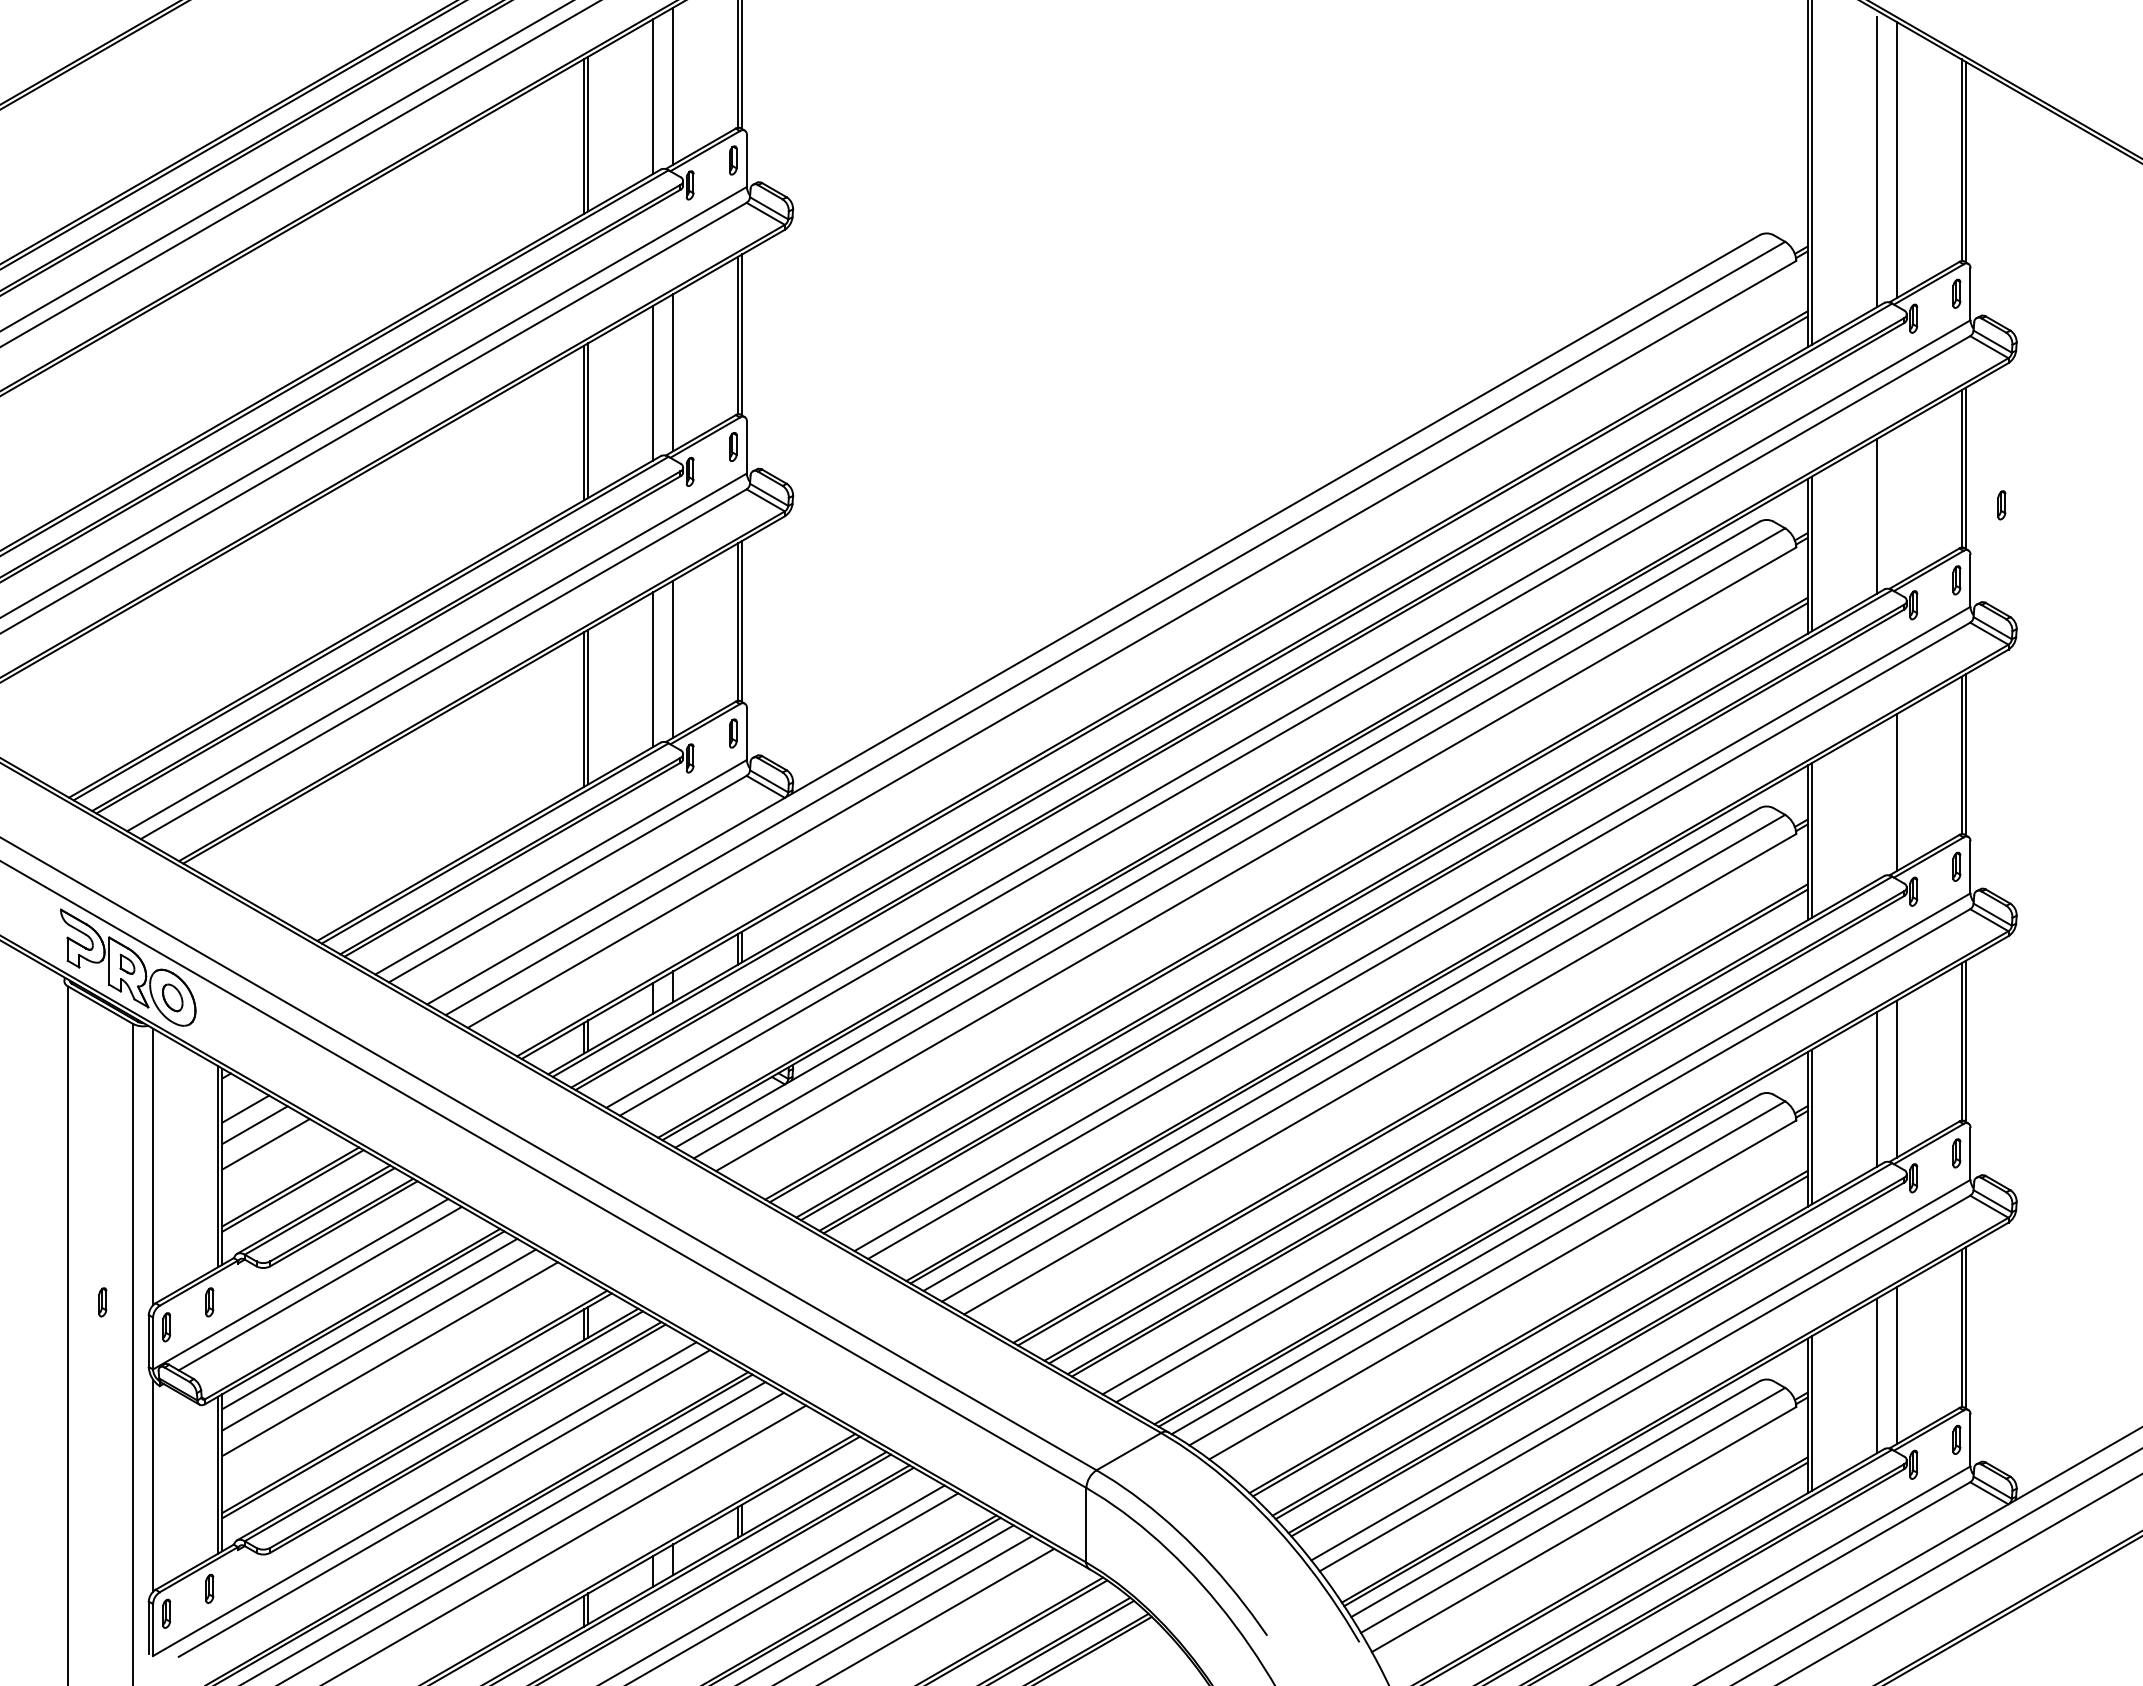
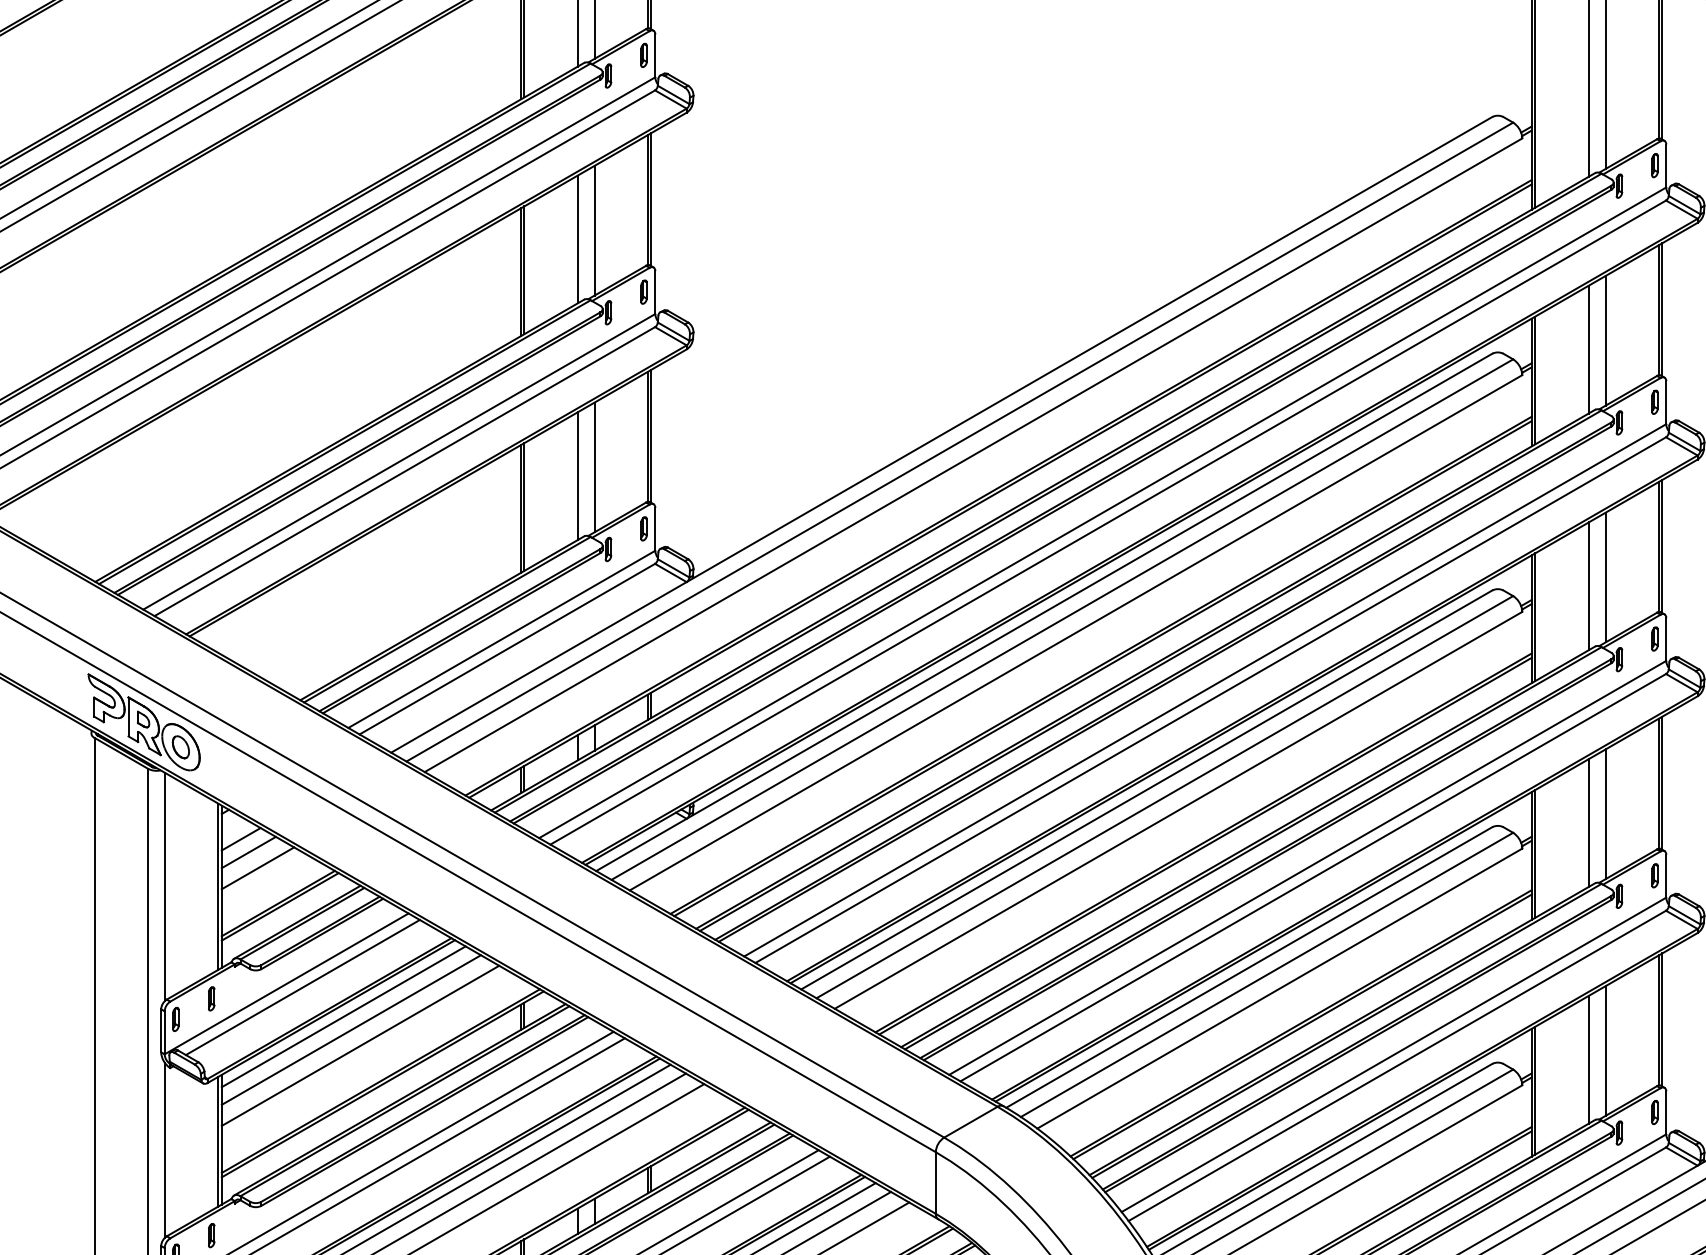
line: (1897, 505) -> (1605, 340), added
part: (2001, 505) -> (1691, 340), removed
line: (1876, 802) -> (1588, 585), added
part: (102, 1302) -> (122, 998), removed

